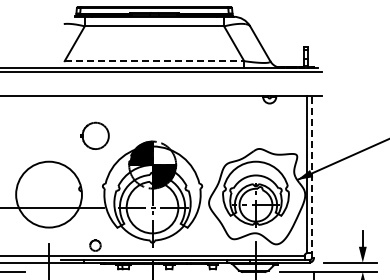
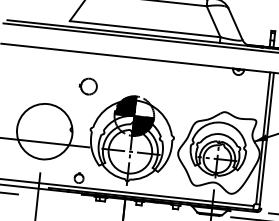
line: (154, 61) -> (145, 29), dashed -> solid
part: (94, 135) -> (88, 86), size x0.71
line: (311, 177) -> (266, 140), dashed -> solid

